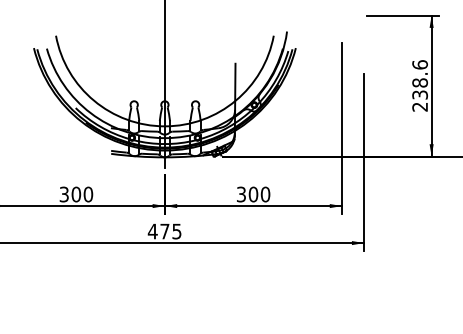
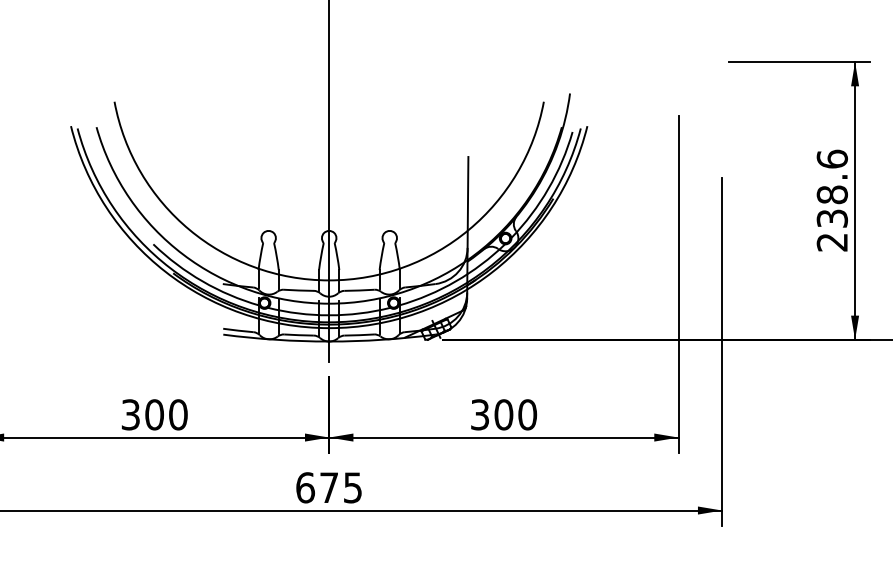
text: (152, 231) -> (304, 487), 475 -> 675

